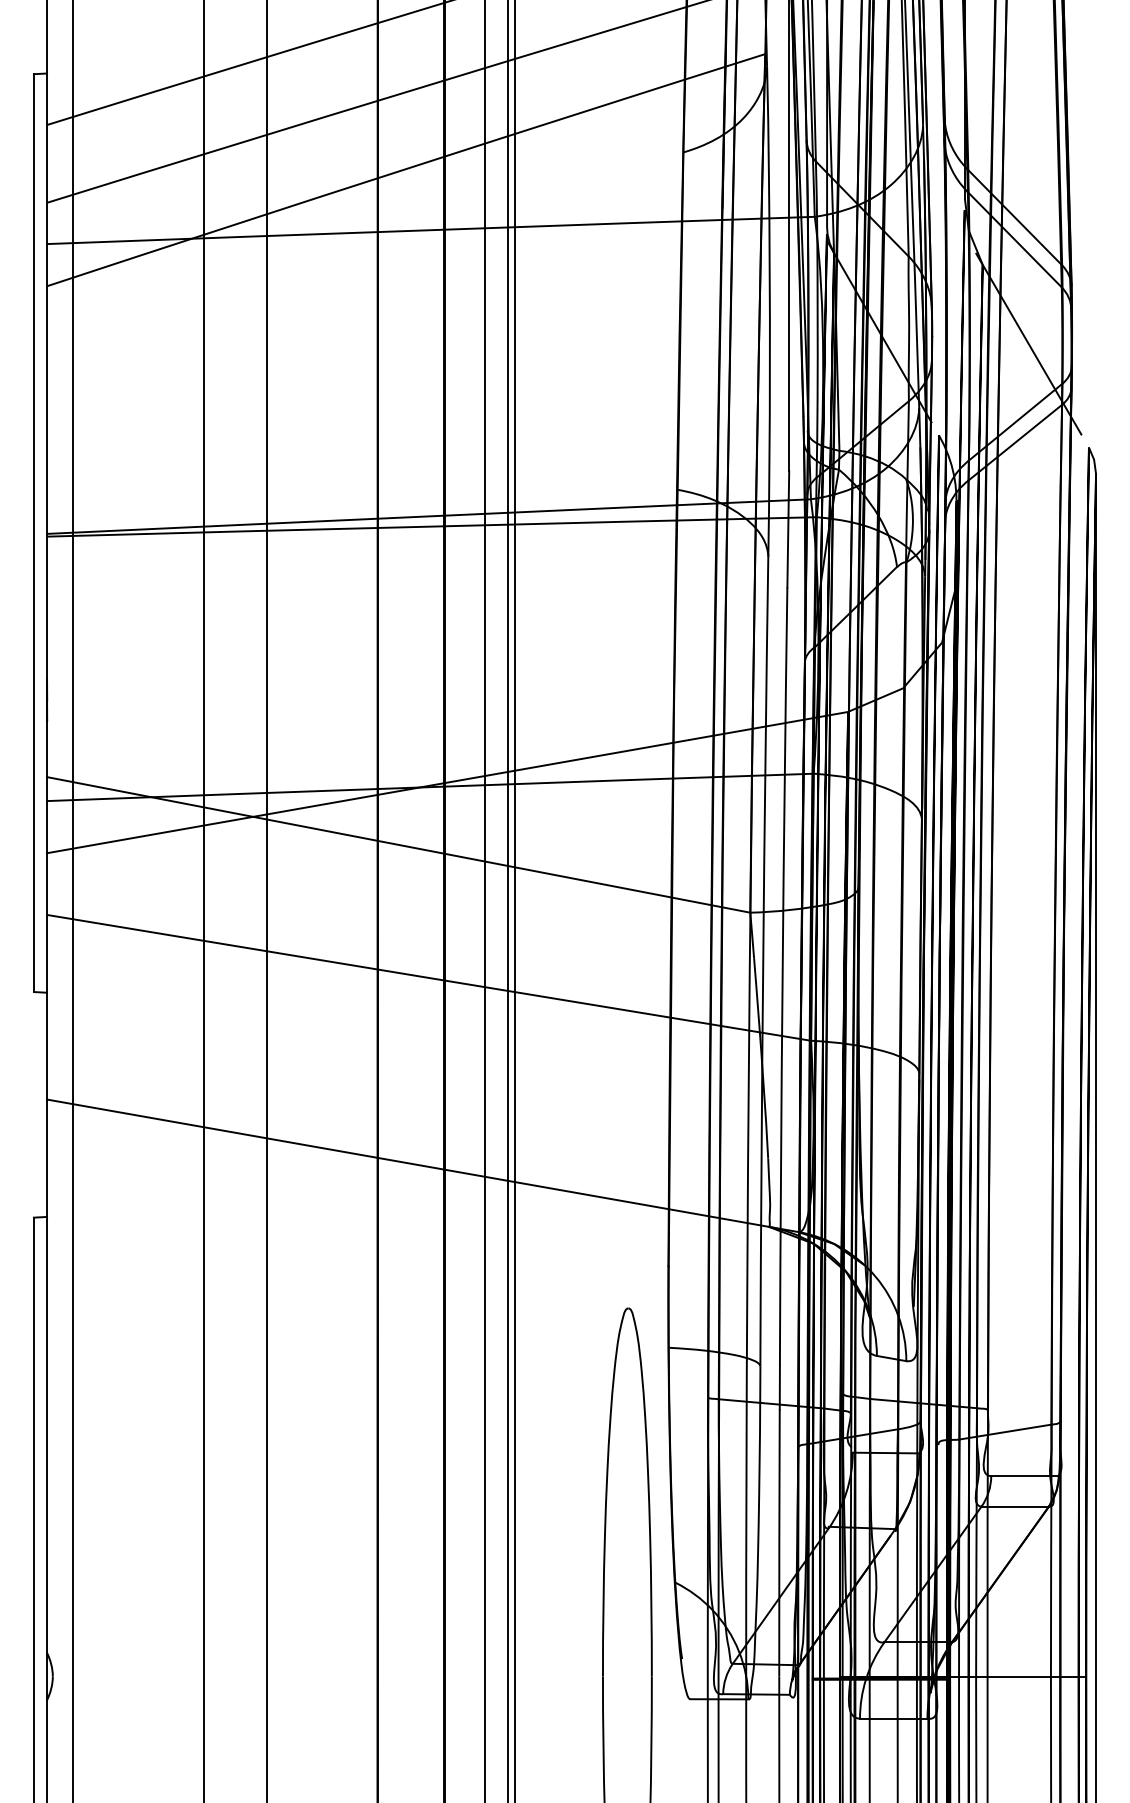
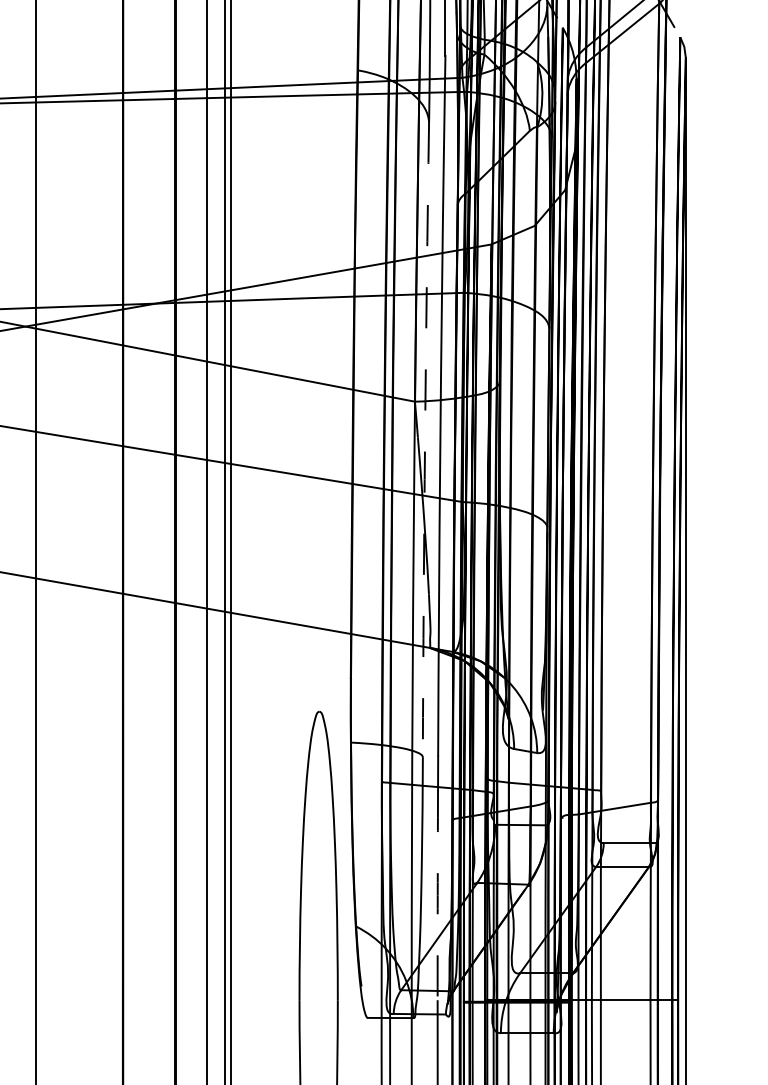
arc: (763, 961) -> (425, 439), solid -> dashed
arc: (779, 1543) -> (437, 895), solid -> dashed

